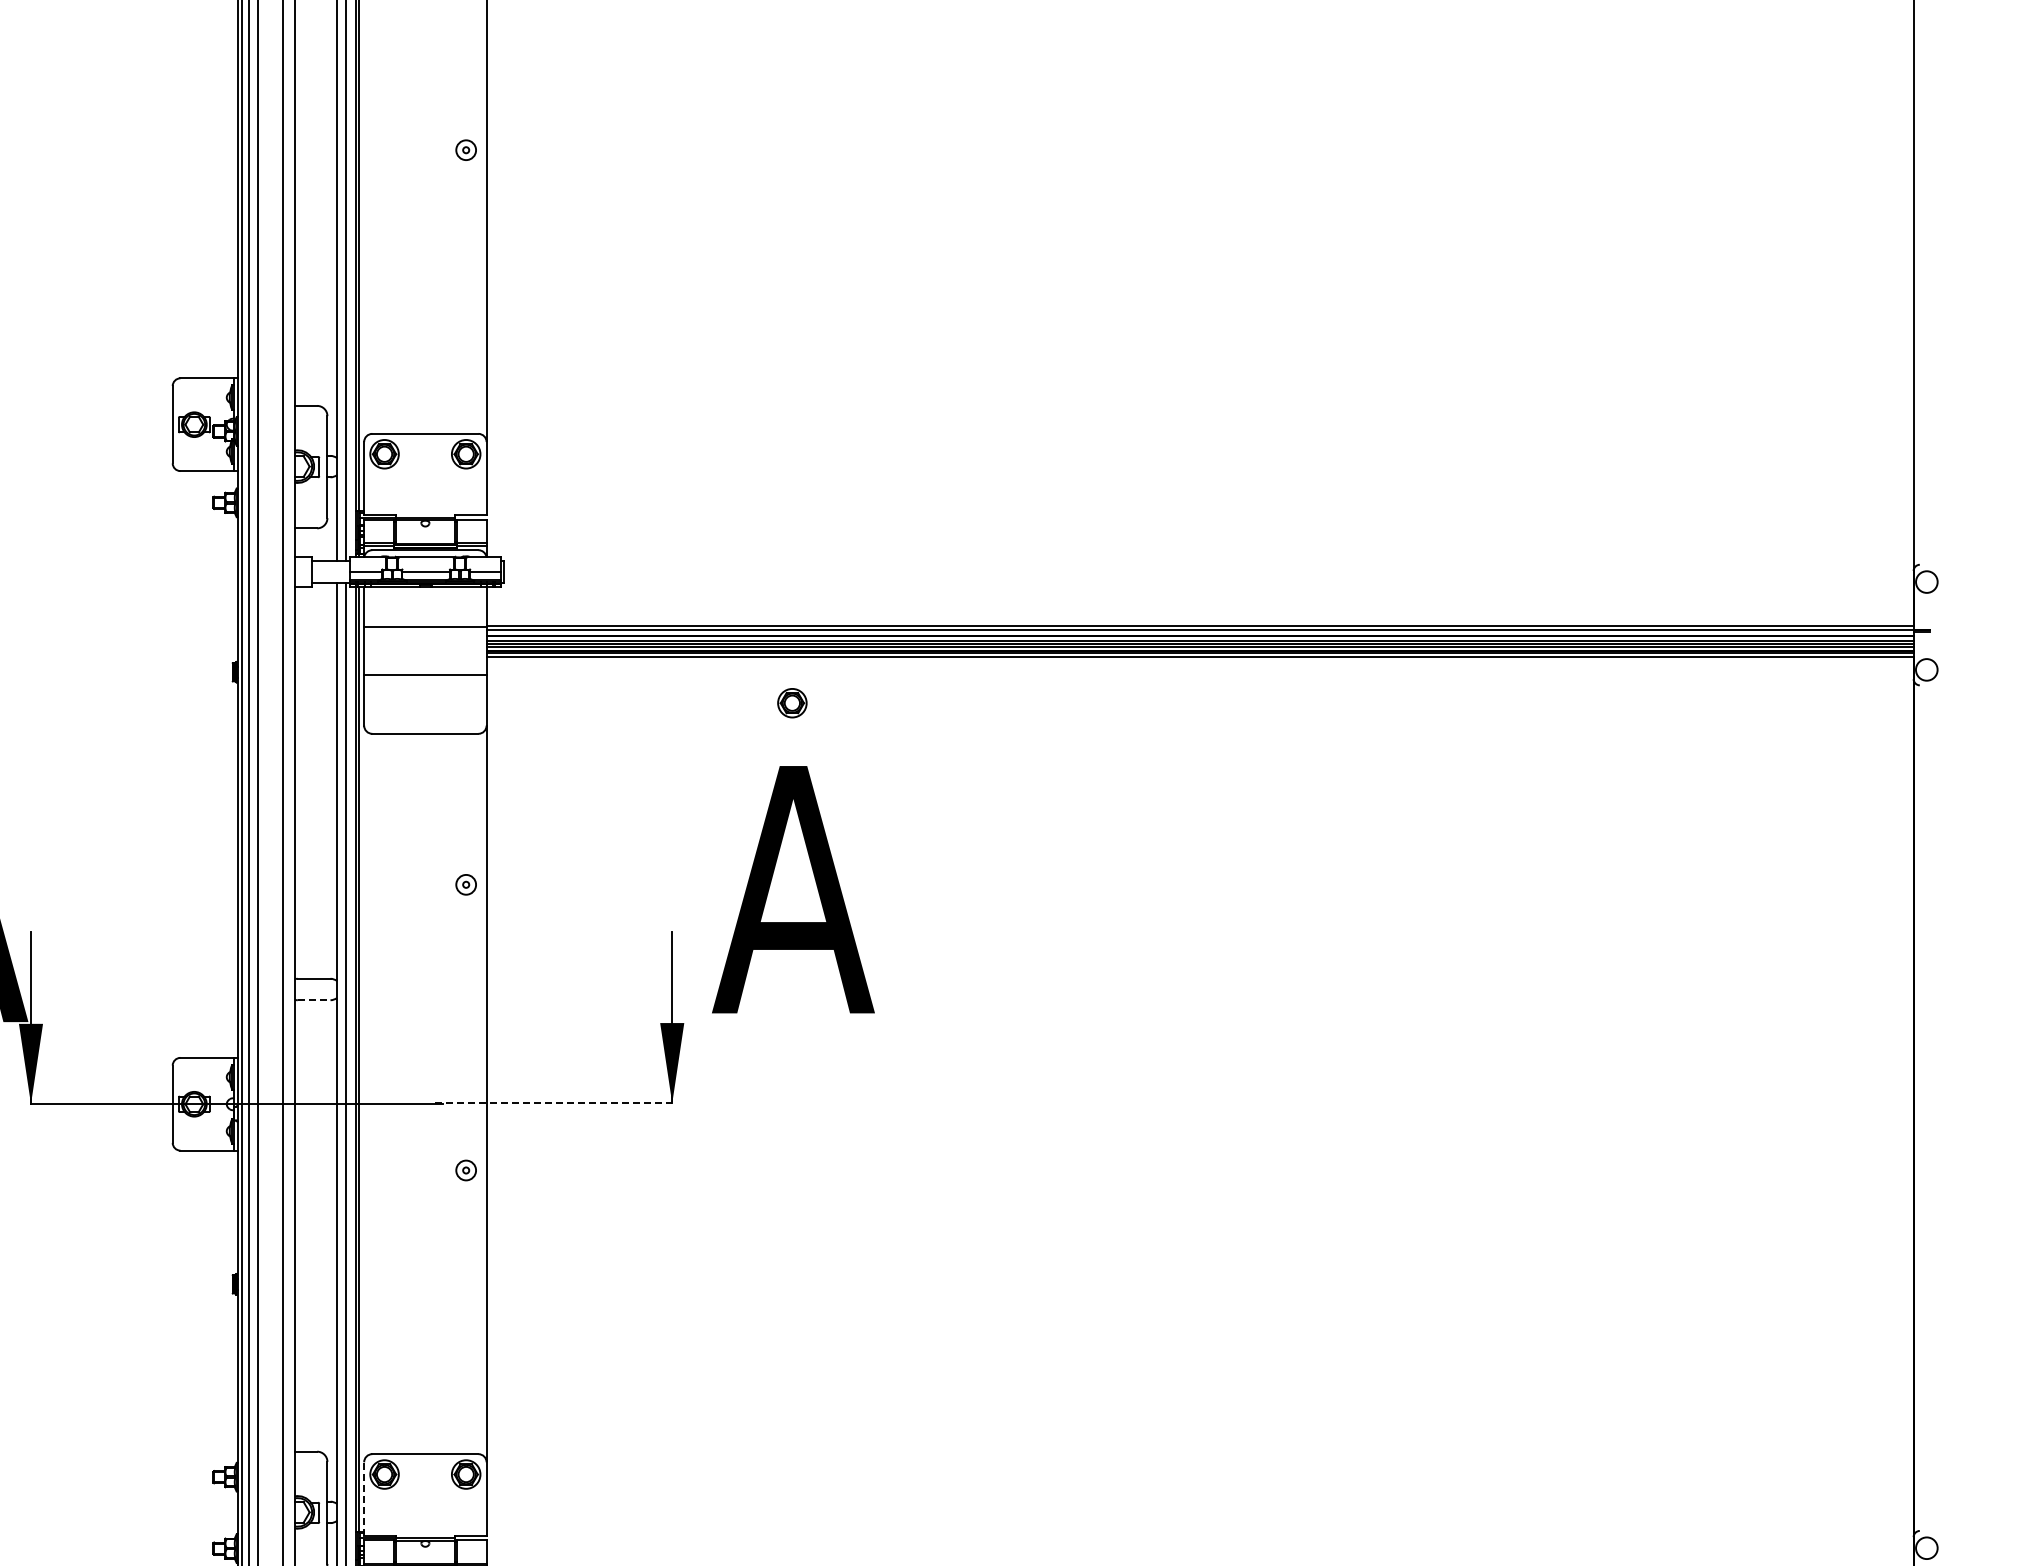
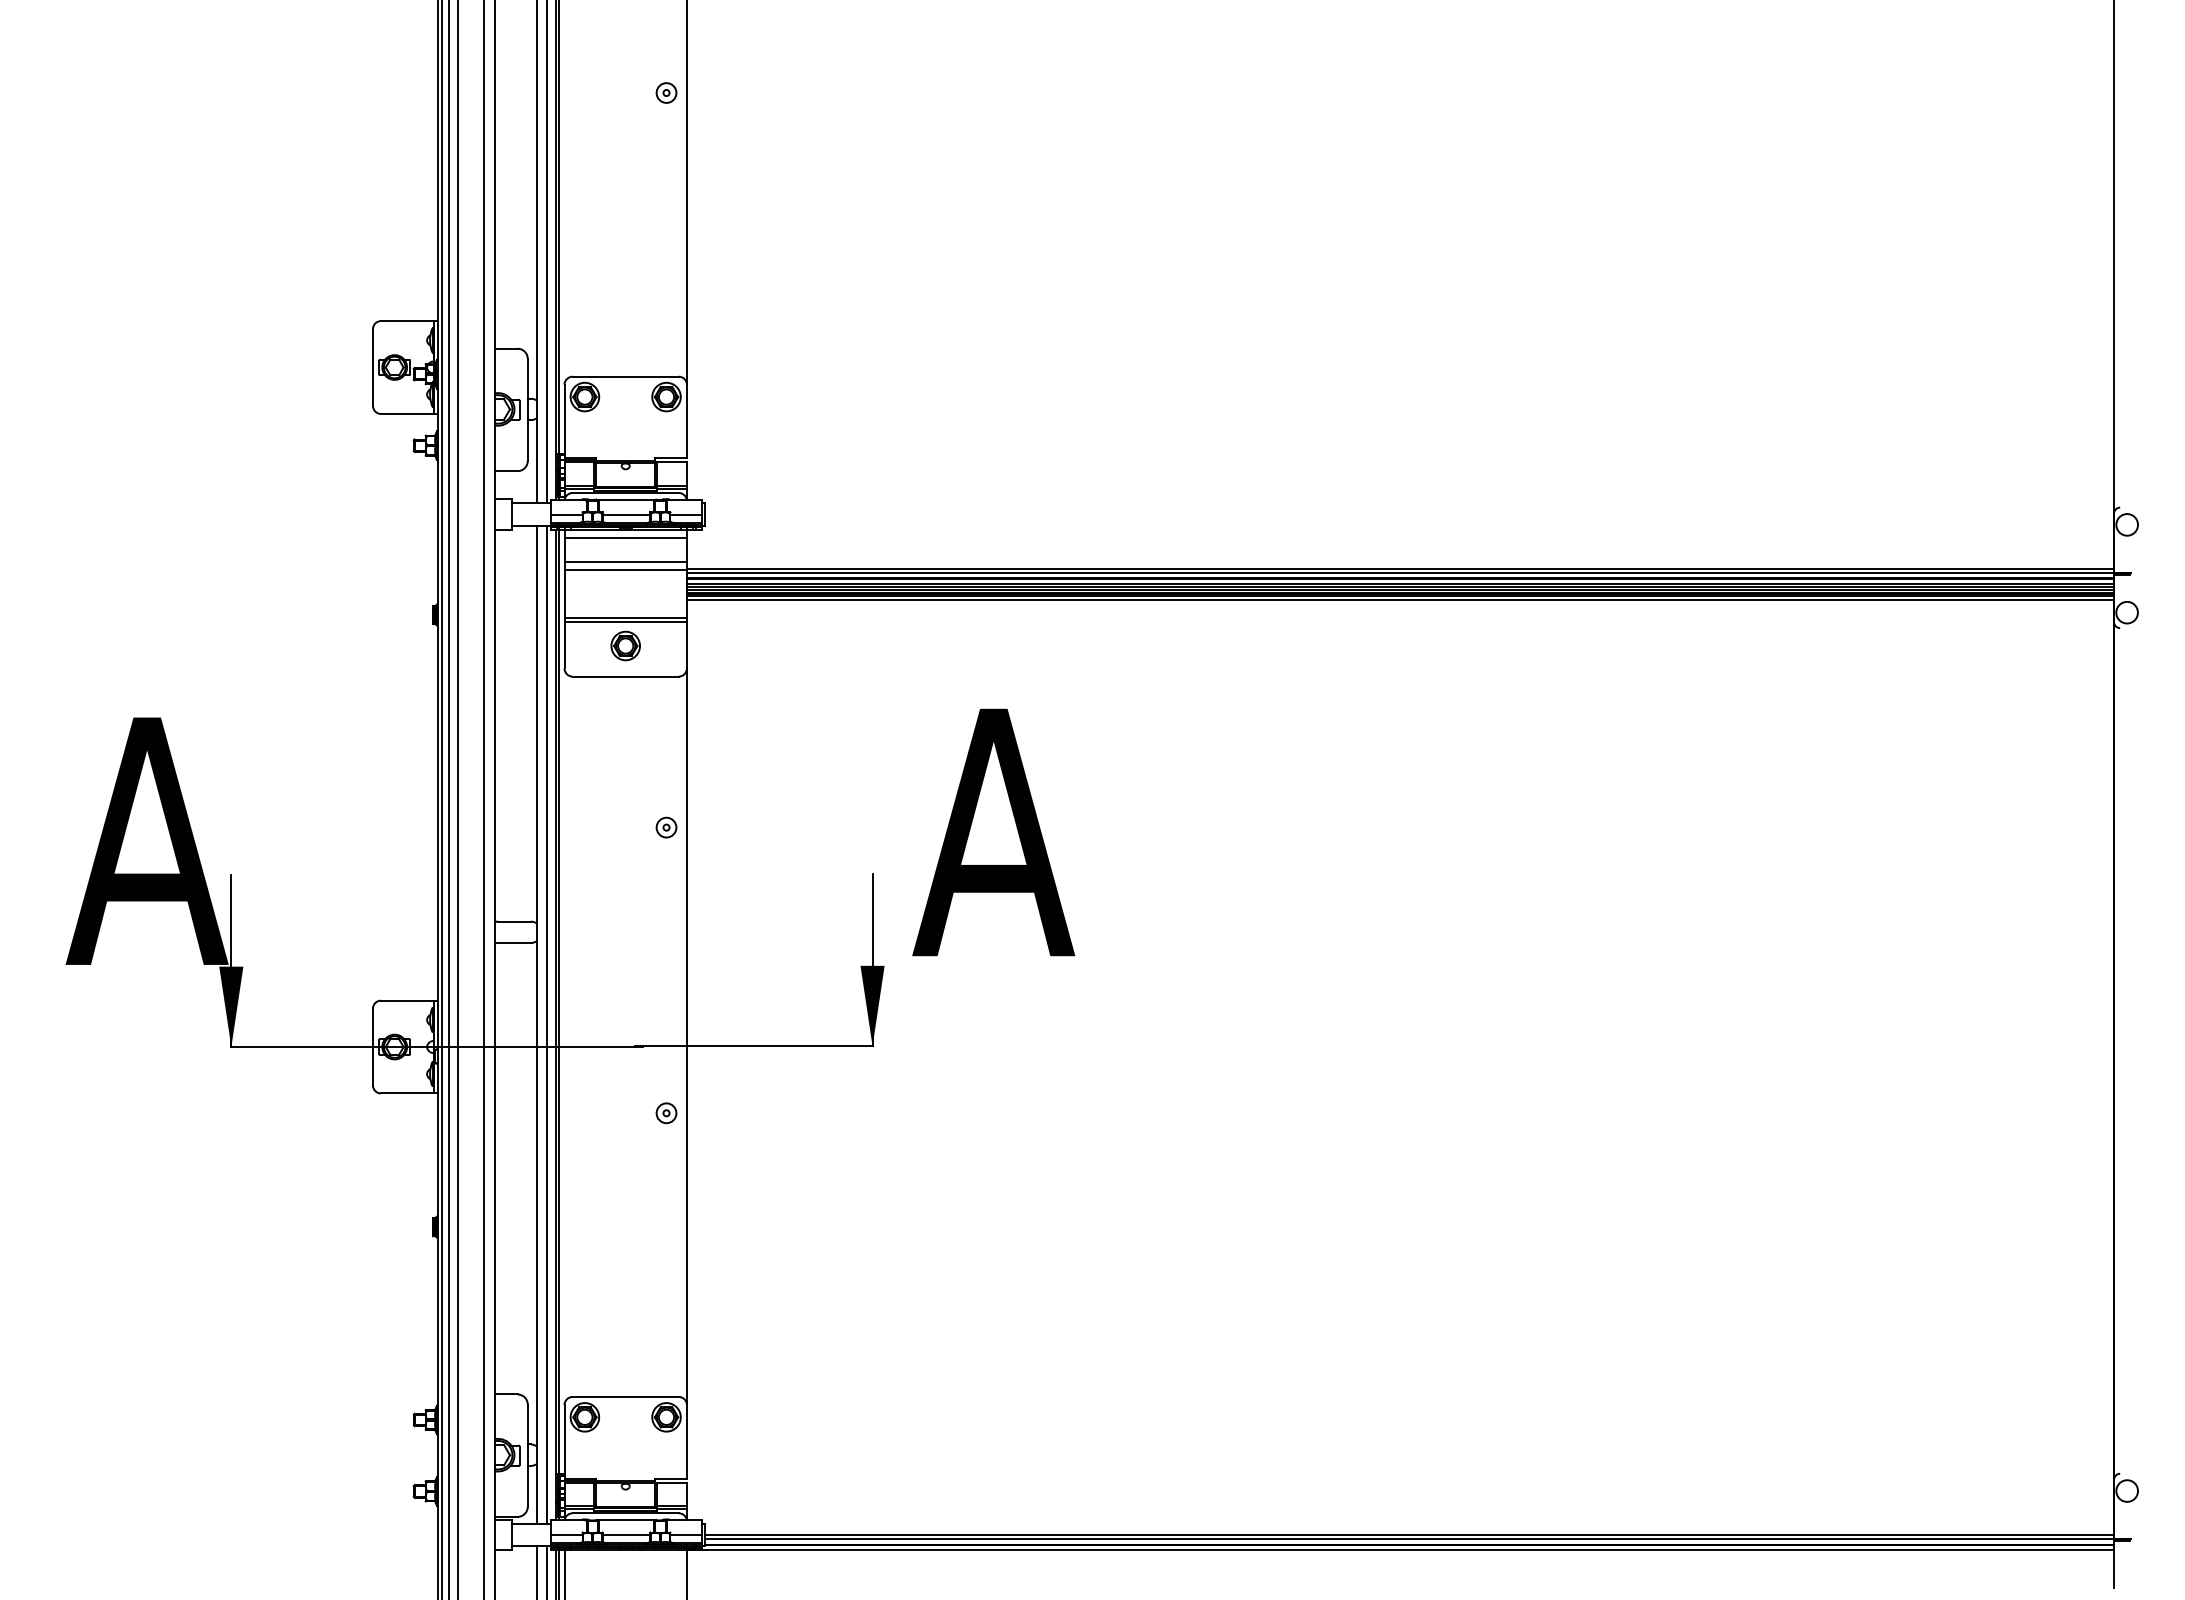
line: (425, 594) -> (625, 537), added
line: (425, 619) -> (625, 562), added
line: (425, 678) -> (625, 621), added
part: (792, 702) -> (625, 645), moved
line: (315, 1000) -> (515, 943), dashed -> solid
line: (553, 1103) -> (753, 1046), dashed -> solid
line: (364, 1498) -> (564, 1441), dashed -> solid

